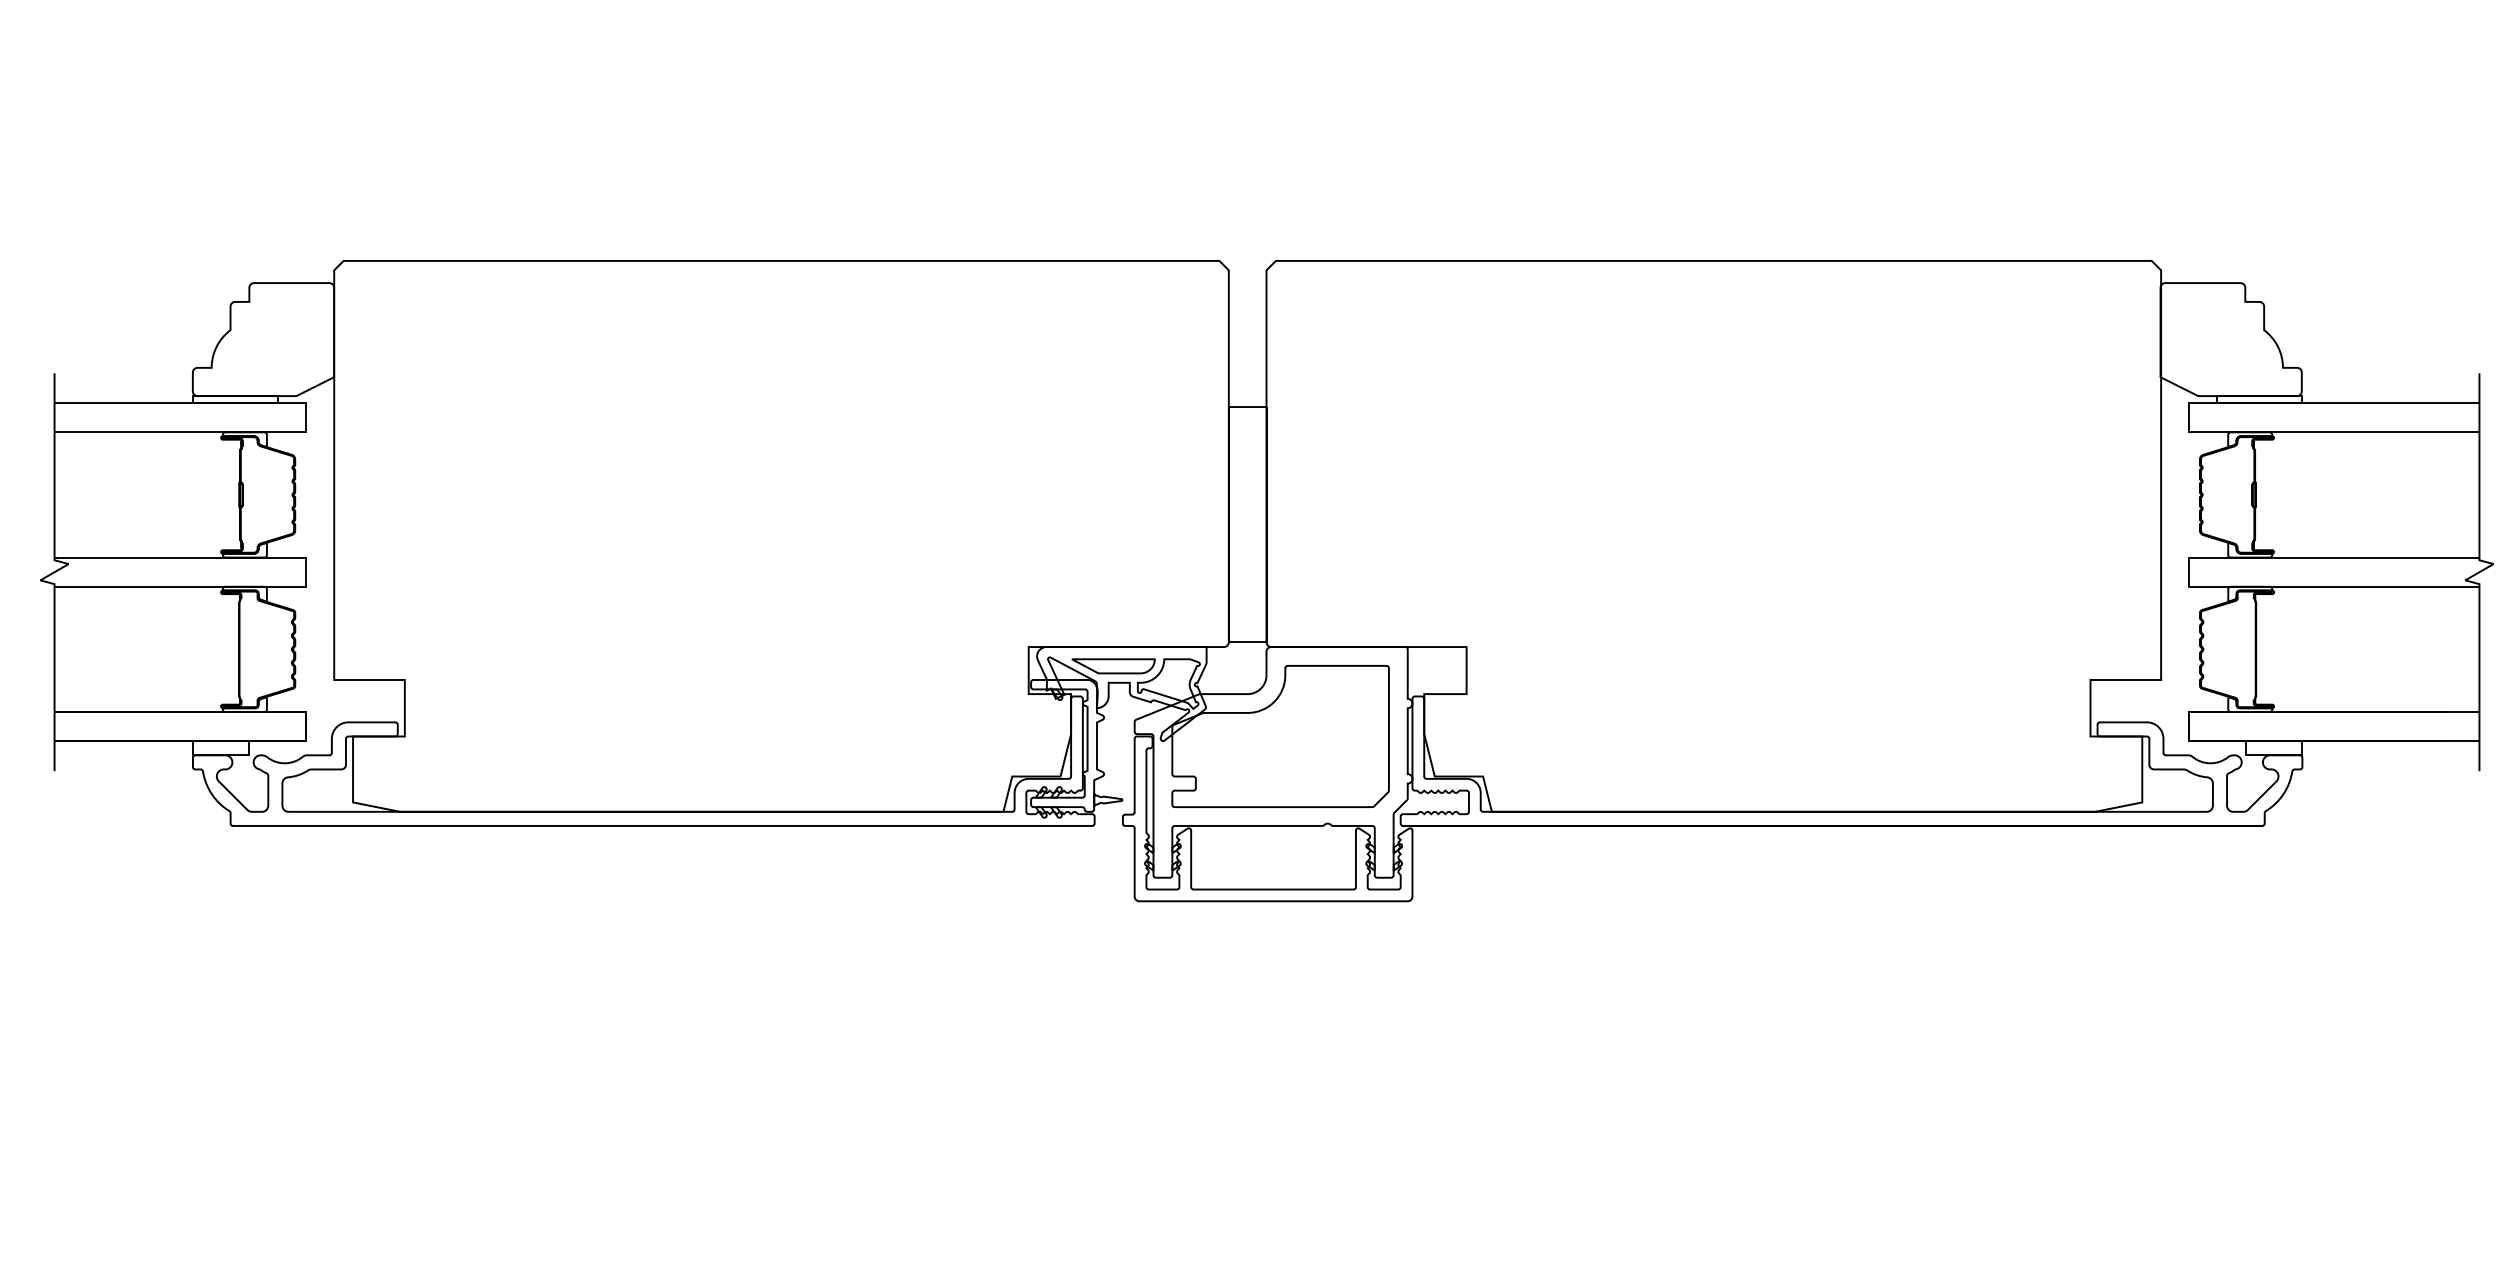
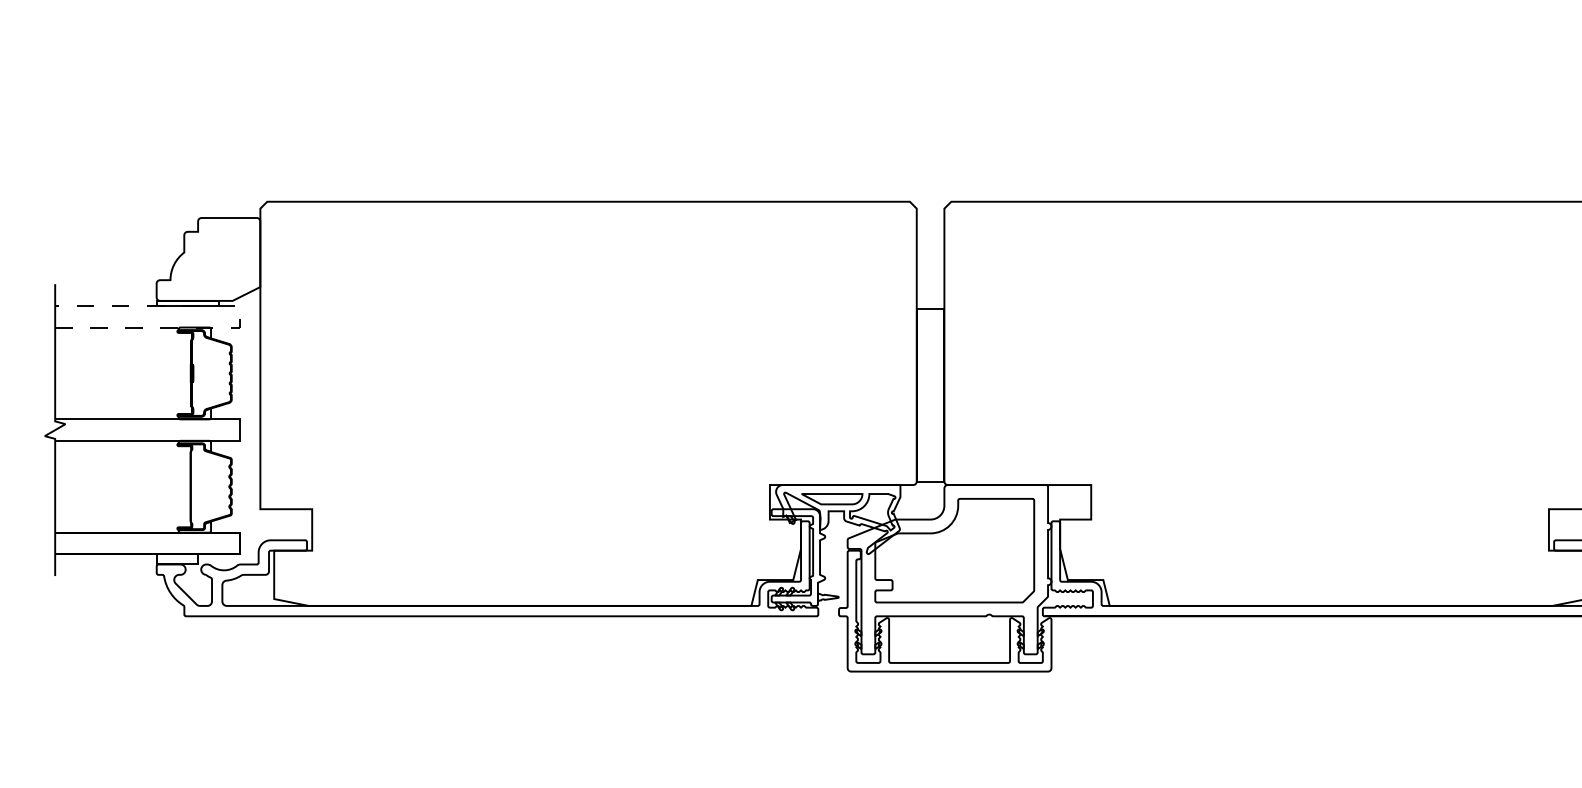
line: (305, 417) -> (239, 316), solid -> dashed

